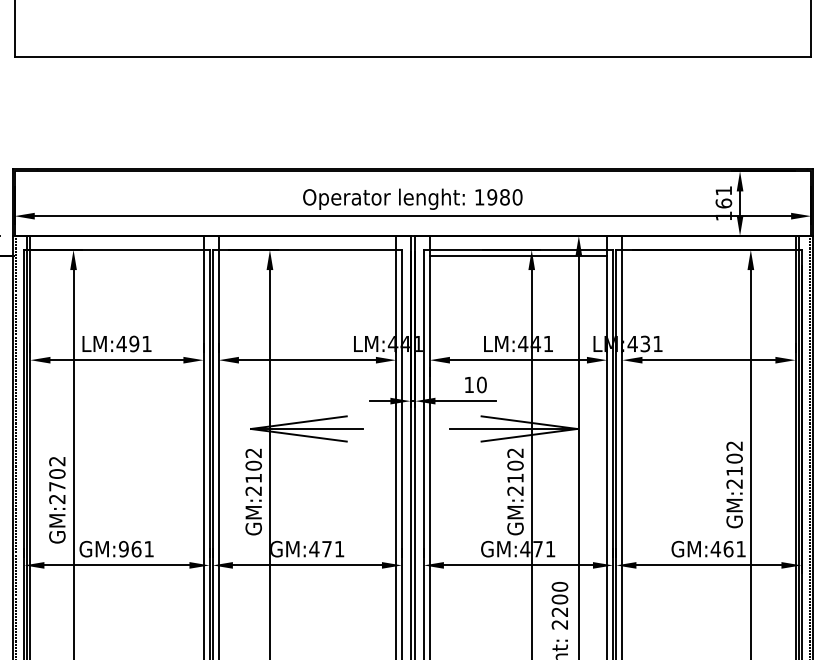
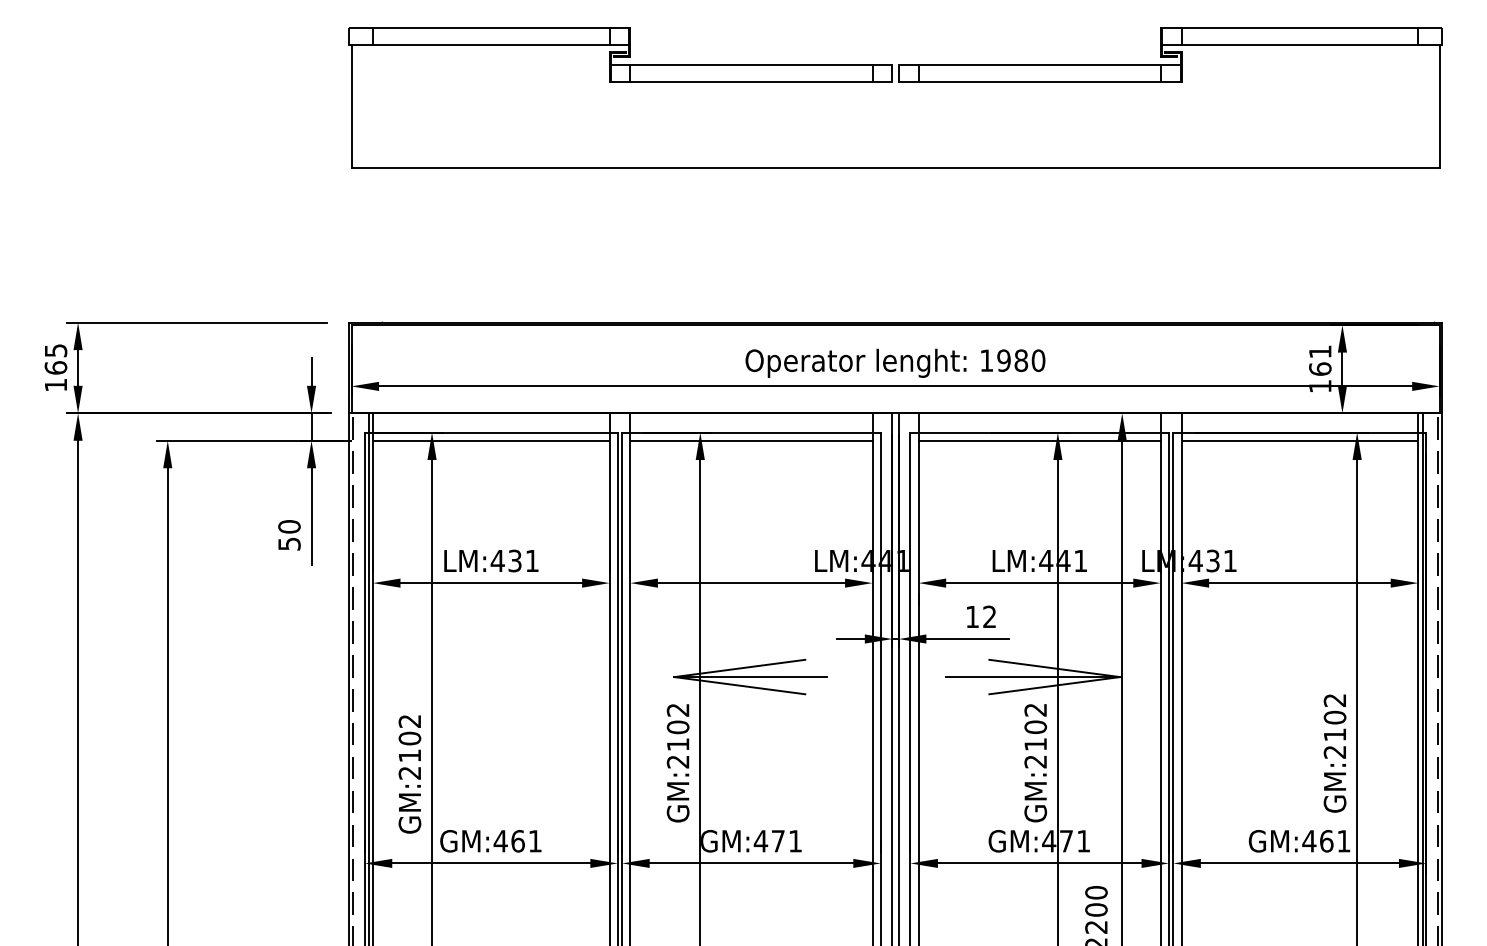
line: (117, 255) -> (491, 440), added
line: (307, 255) -> (751, 440), added
line: (708, 255) -> (1299, 440), added
text: (133, 343) -> (514, 560), LM:491 -> LM:431
text: (481, 384) -> (989, 616), 10 -> 12
text: (57, 486) -> (409, 755), GM:2702 -> GM:2102
text: (123, 549) -> (500, 841), GM:961 -> GM:461

